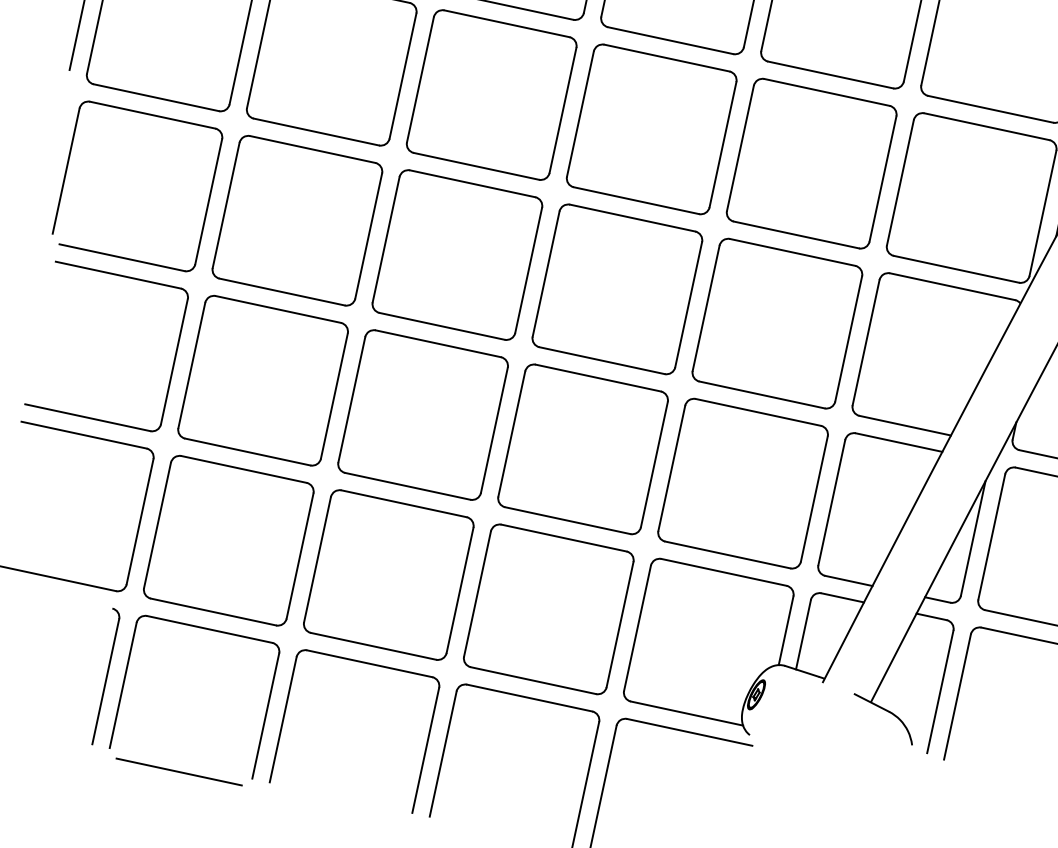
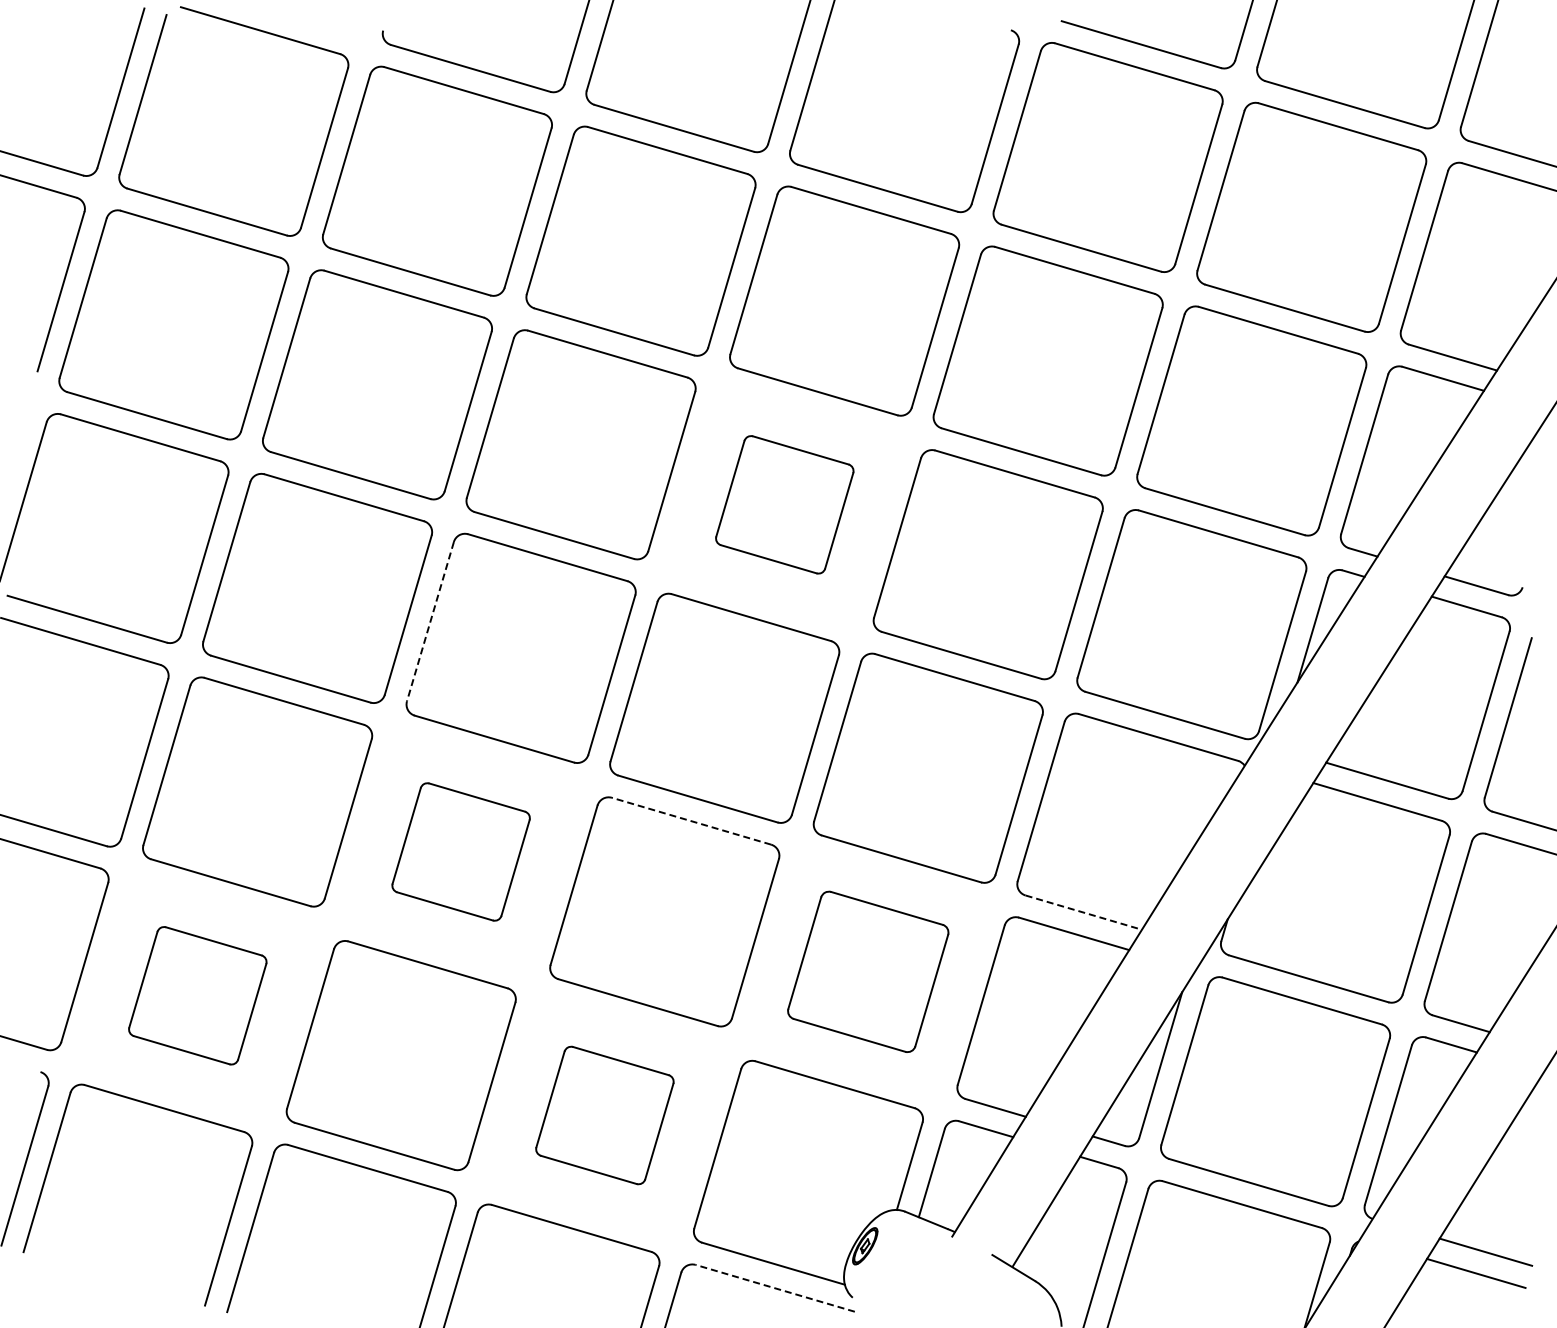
part: (651, 129) -> (784, 504), size x0.6
line: (386, 240) -> (430, 622), solid -> dashed
line: (598, 378) -> (691, 821), solid -> dashed
part: (422, 414) -> (460, 851), size x0.6
line: (905, 425) -> (1083, 912), solid -> dashed
part: (742, 483) -> (867, 971), size x0.7
part: (228, 540) -> (197, 995), size x0.6
part: (548, 609) -> (604, 1115), size x0.6
line: (689, 732) -> (775, 1288), solid -> dashed
line: (178, 771) -> (110, 1289), removed

